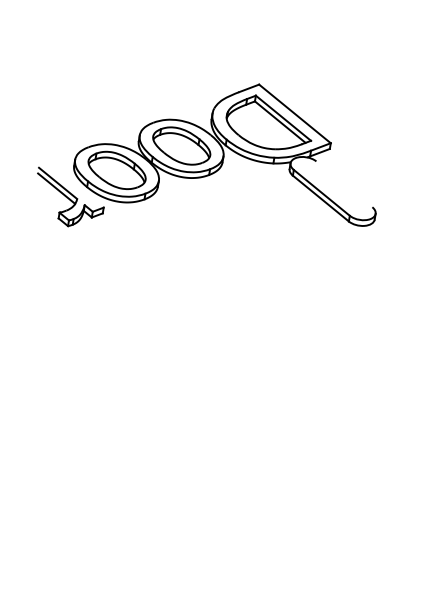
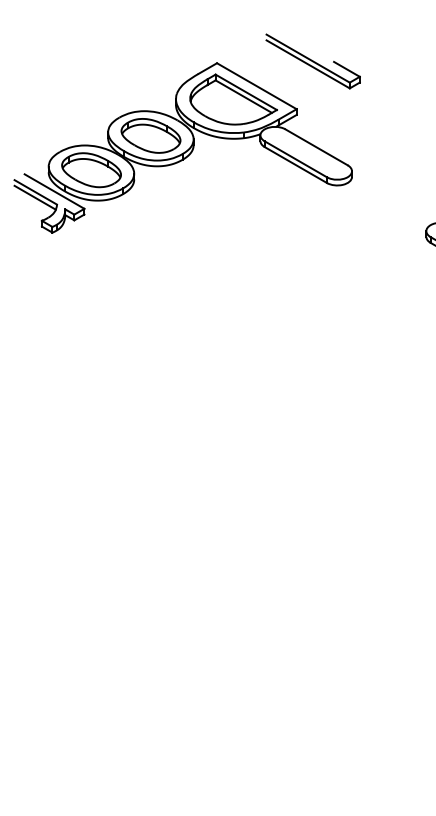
part: (354, 98) -> (312, 61), added
line: (344, 184) -> (316, 147), added
line: (76, 185) -> (54, 191), added

